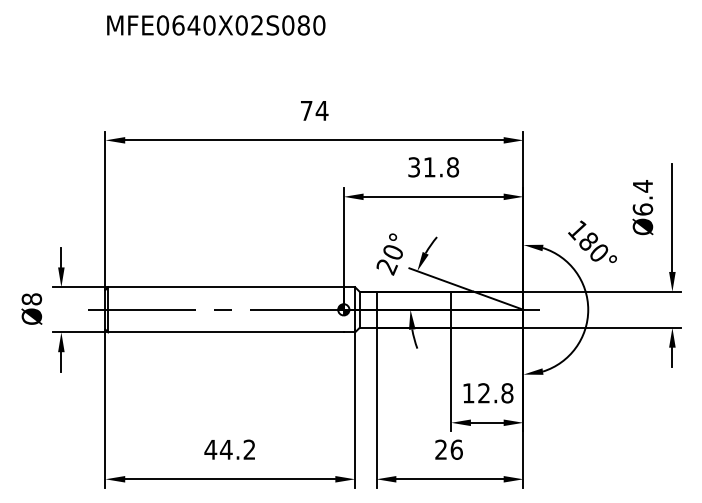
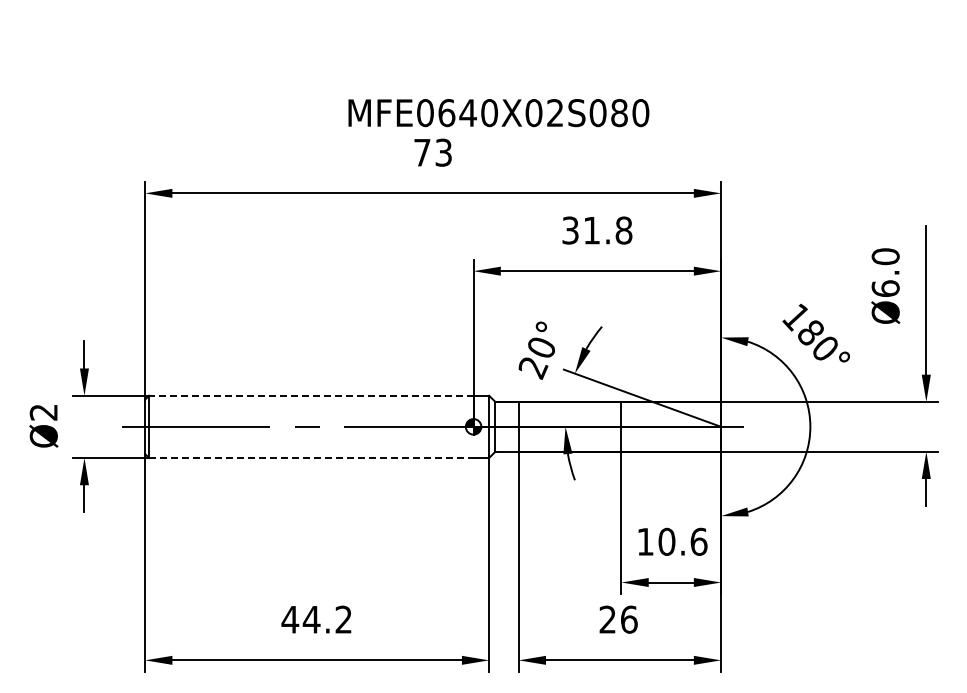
text: (216, 25) -> (498, 113), moved
text: (321, 110) -> (443, 152), 74 -> 73
text: (642, 186) -> (885, 256), Ø6.4 -> Ø6.0
line: (225, 287) -> (310, 395), solid -> dashed
text: (31, 299) -> (43, 412), Ø8 -> Ø2
line: (226, 332) -> (311, 457), solid -> dashed
text: (495, 393) -> (682, 541), 12.8 -> 10.6

